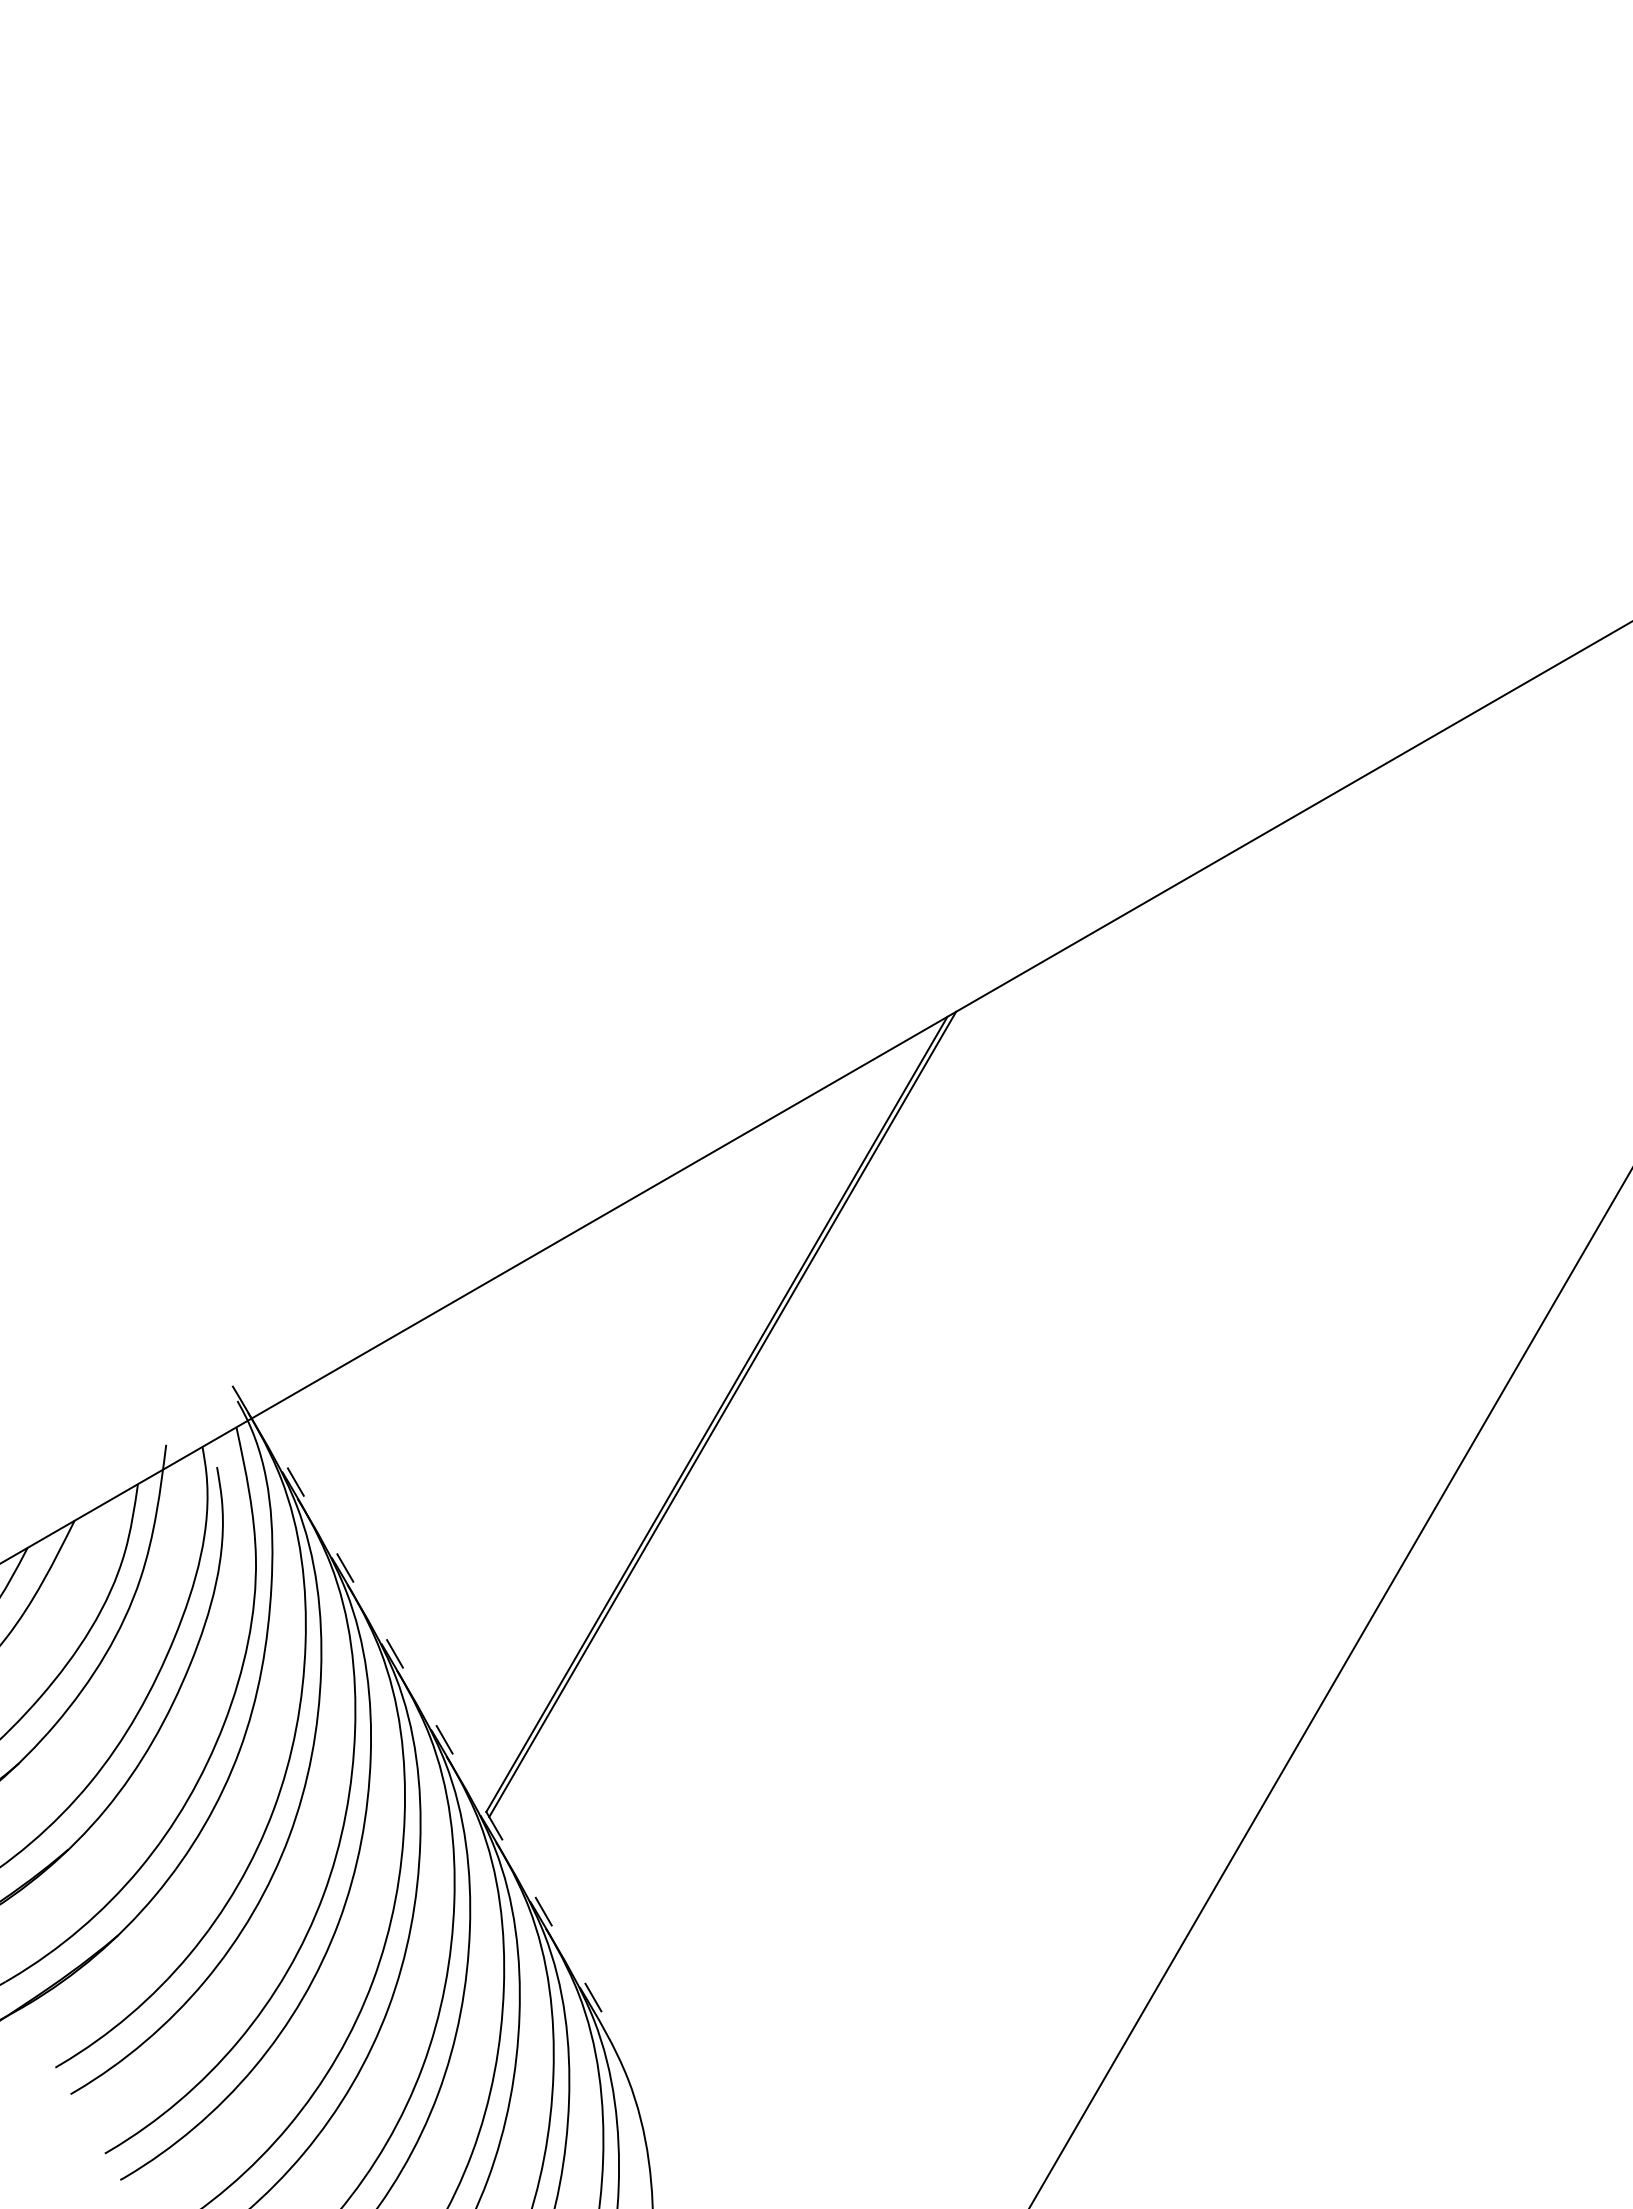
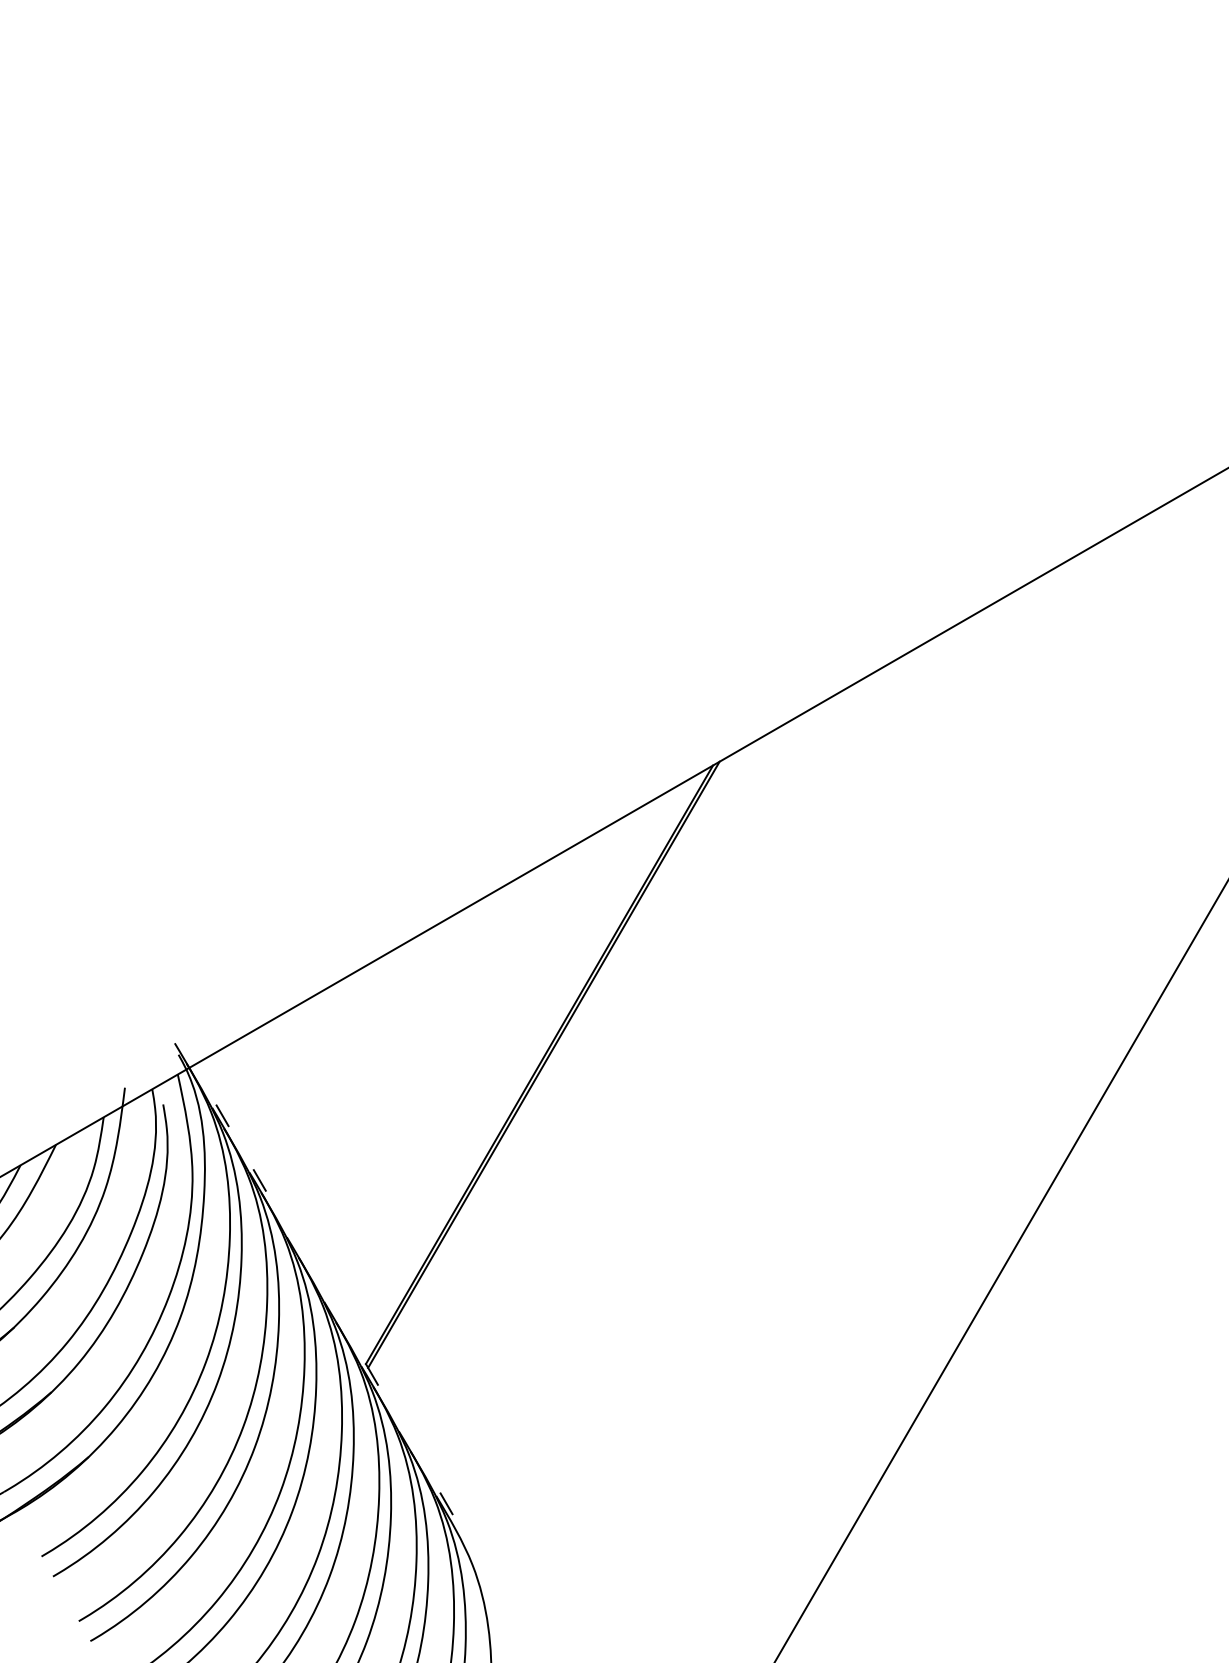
line: (394, 1653) -> (296, 1244), removed
line: (444, 1739) -> (334, 1309), removed
line: (543, 1911) -> (408, 1439), removed

